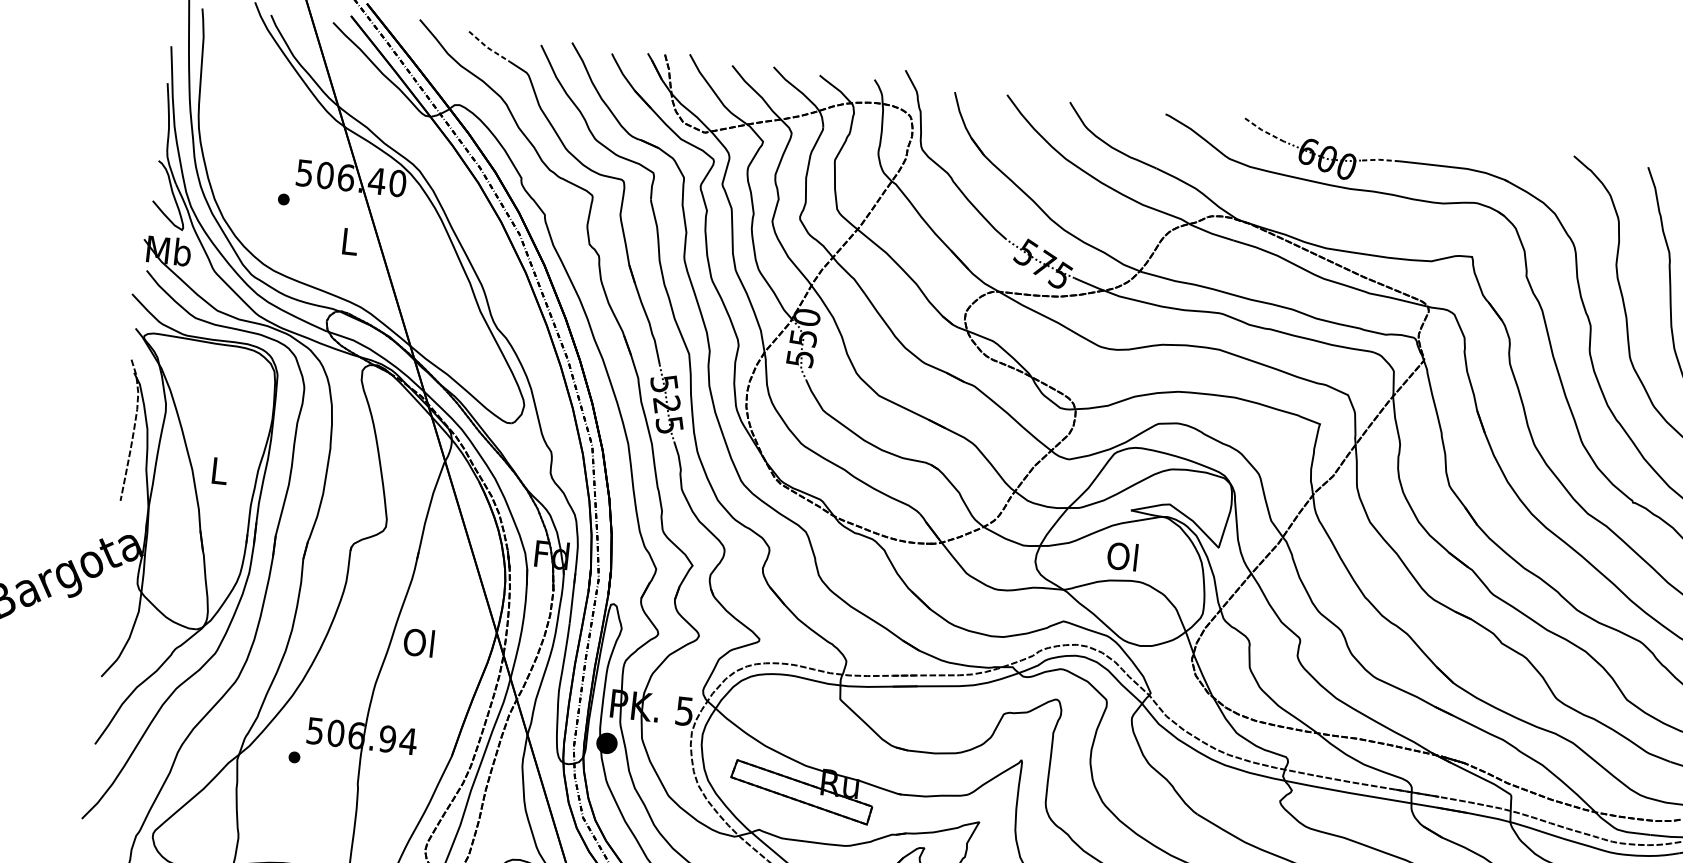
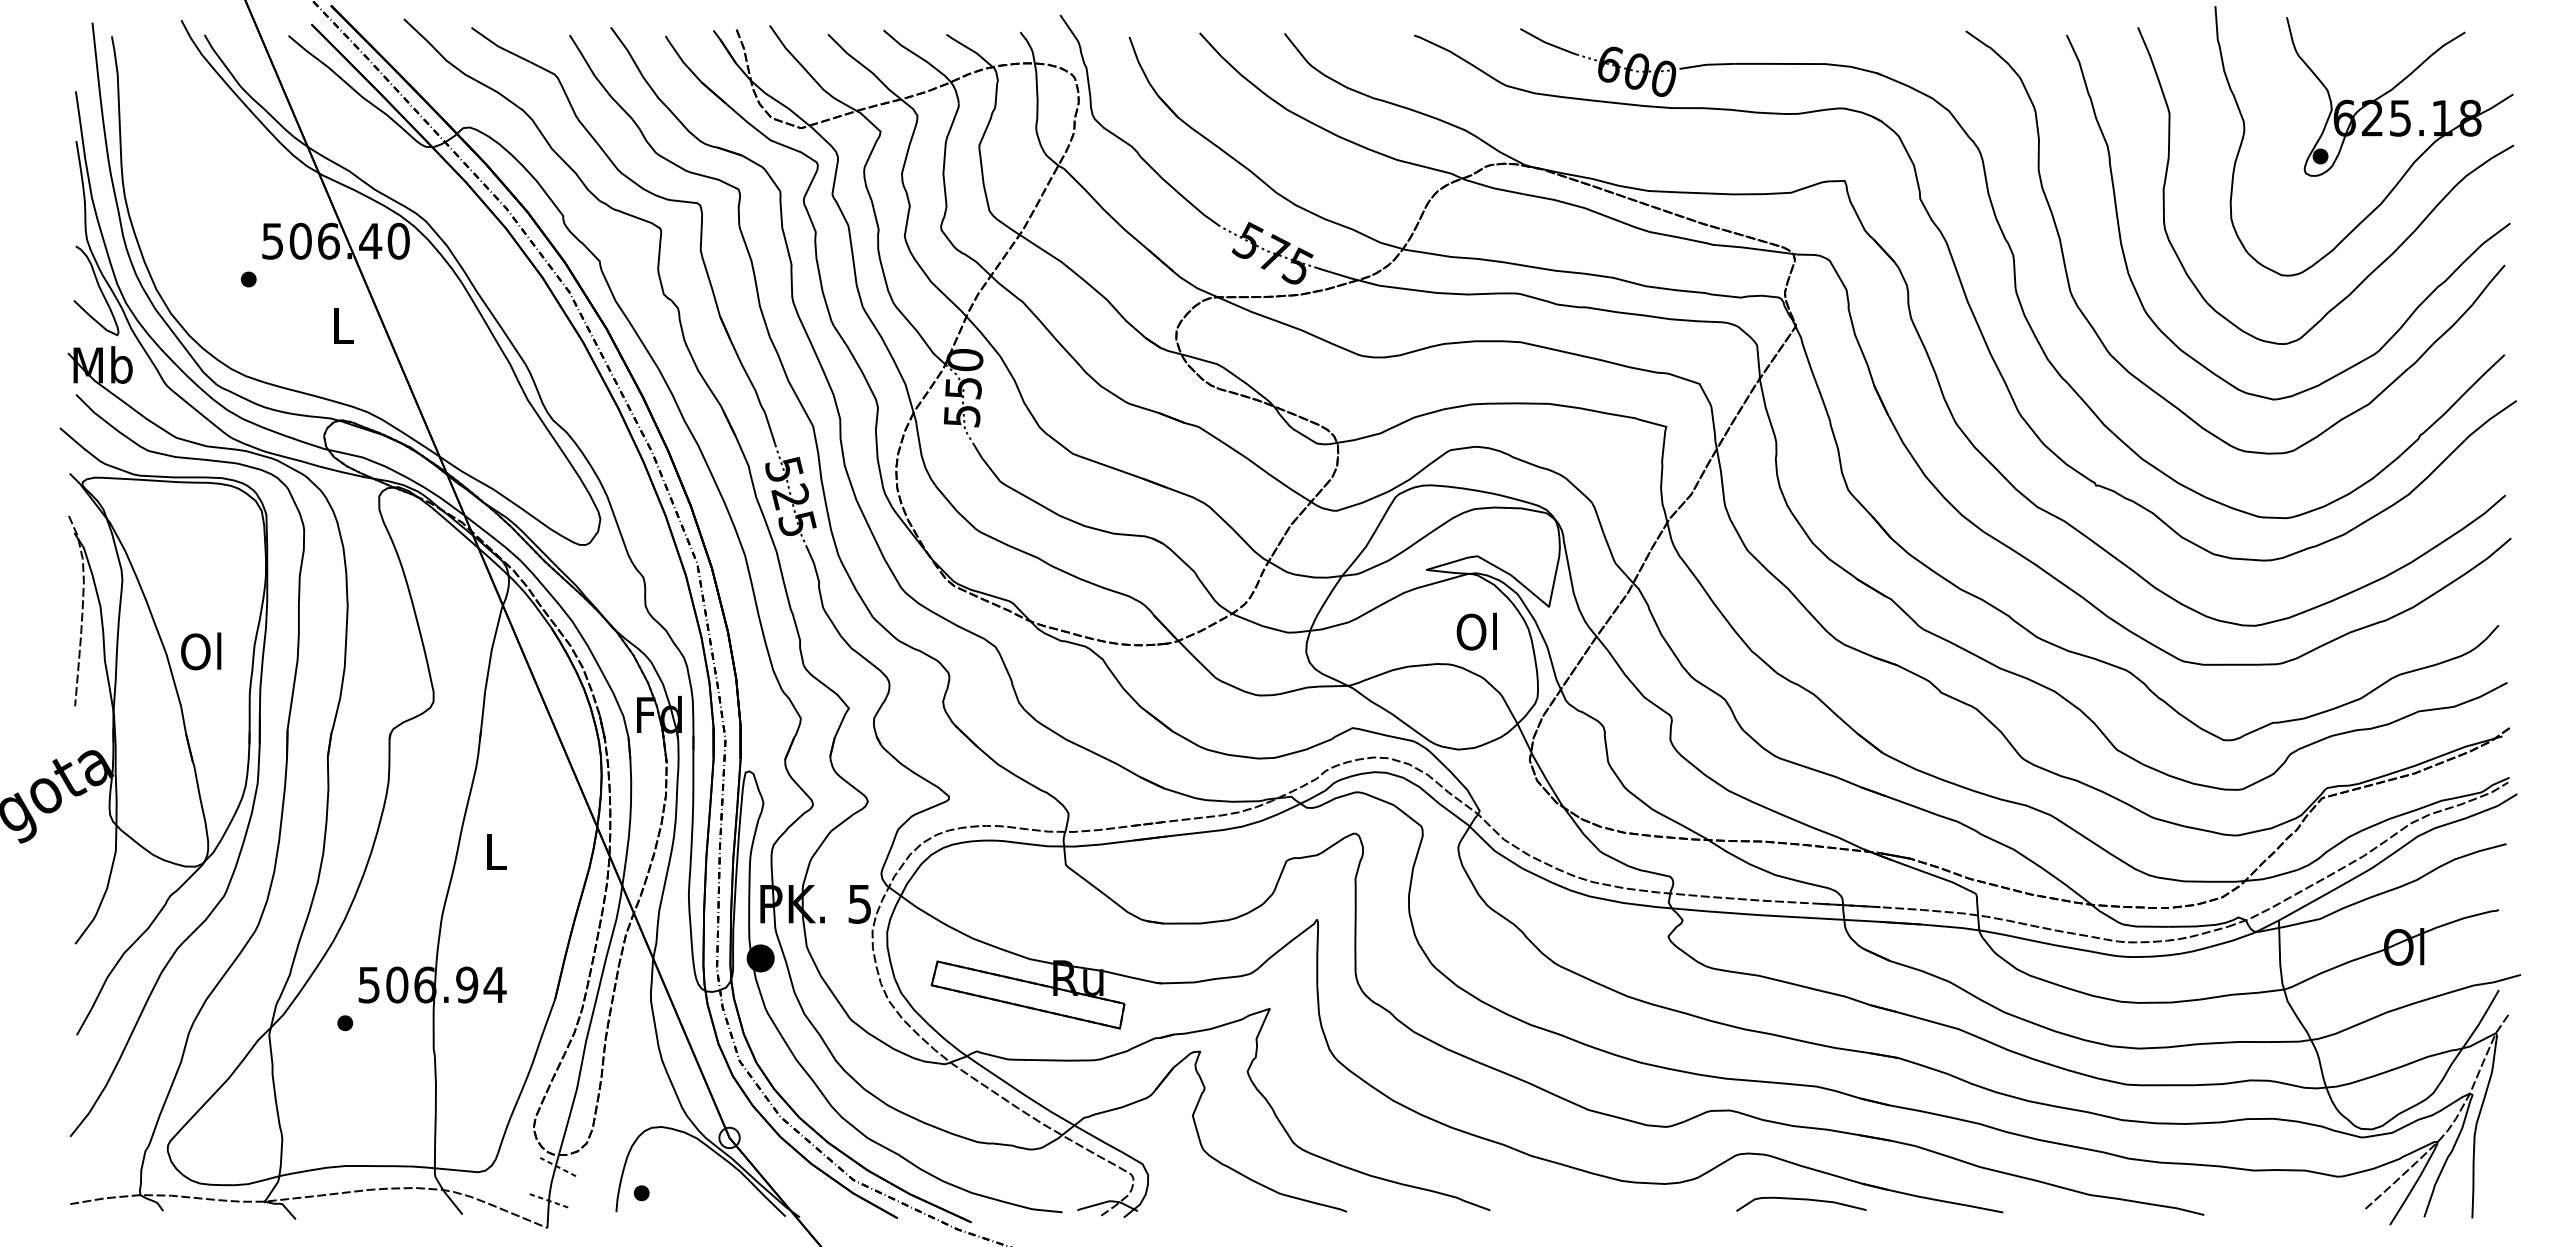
line: (488, 48) -> (499, 47), dashed -> solid
line: (1264, 131) -> (1548, 43), dashed -> solid
line: (1380, 159) -> (1707, 64), dashed -> solid
text: (218, 470) -> (201, 651), L -> Ol
text: (1122, 556) -> (1476, 631), moved
text: (418, 642) -> (494, 851), Ol -> L

